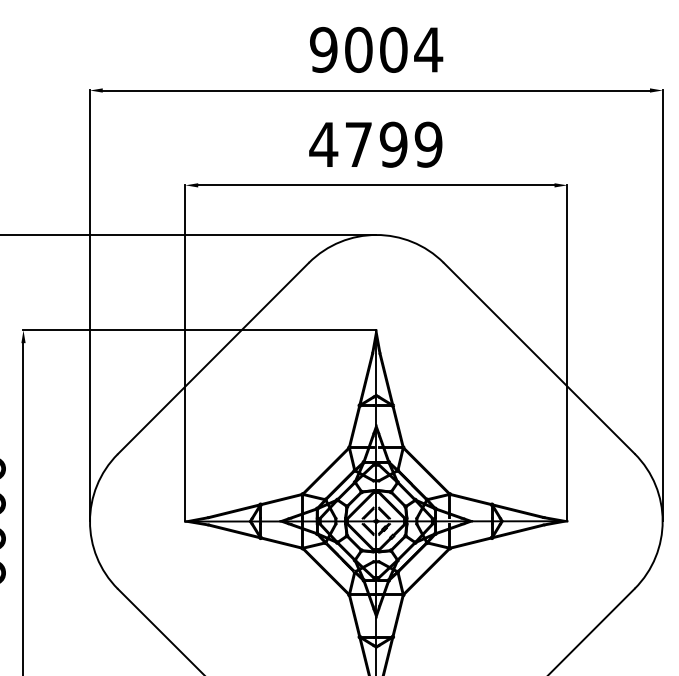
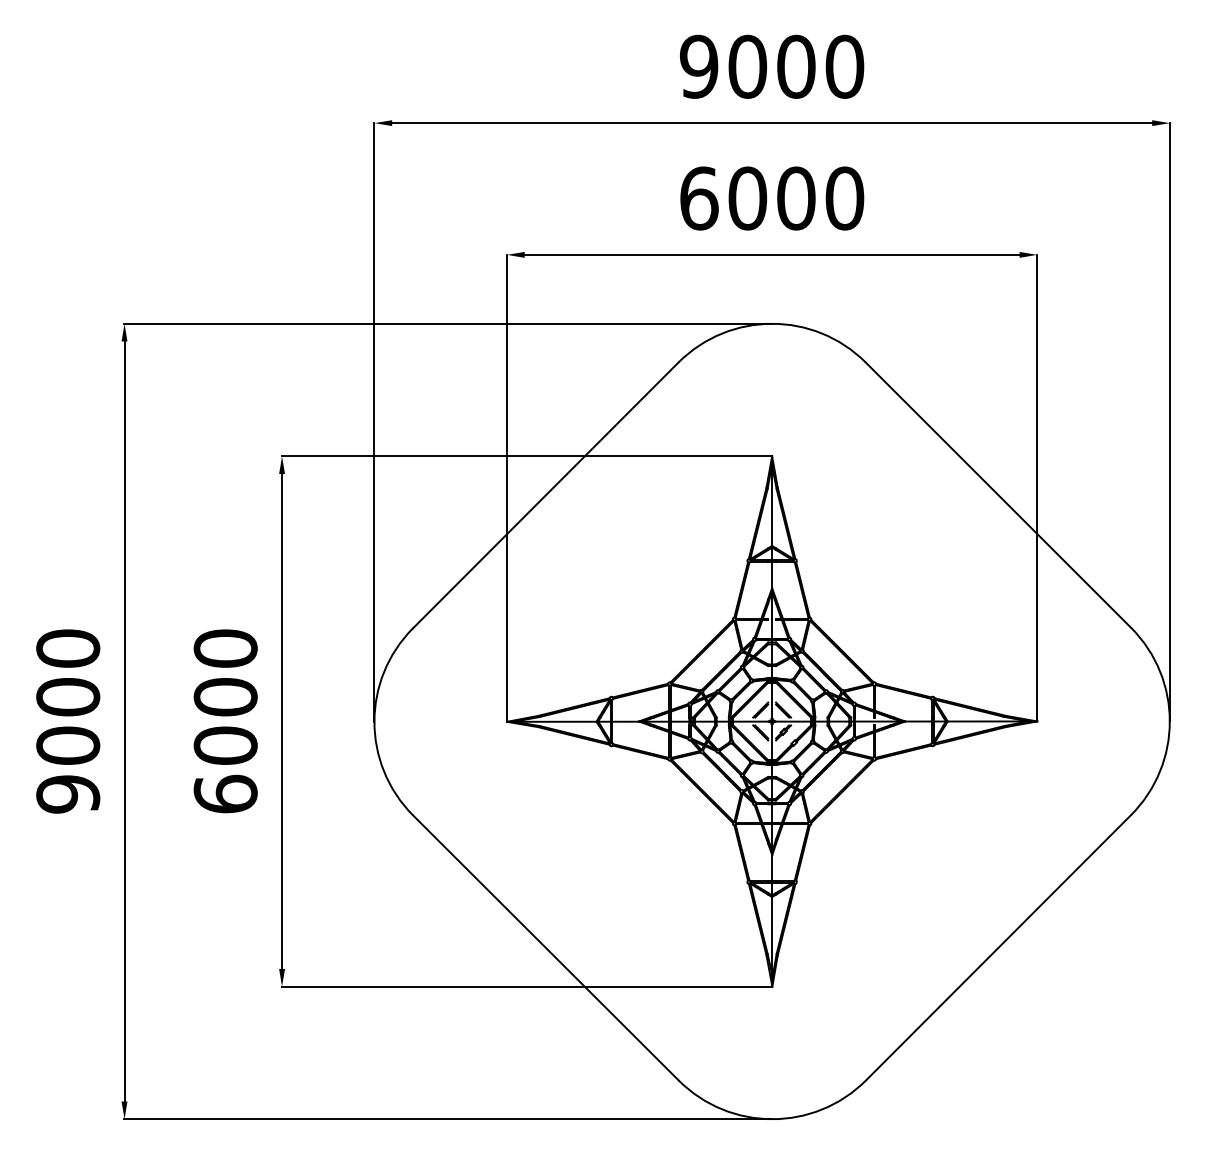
text: (428, 49) -> (844, 66), 9004 -> 9000
text: (375, 144) -> (771, 198), 4799 -> 6000

